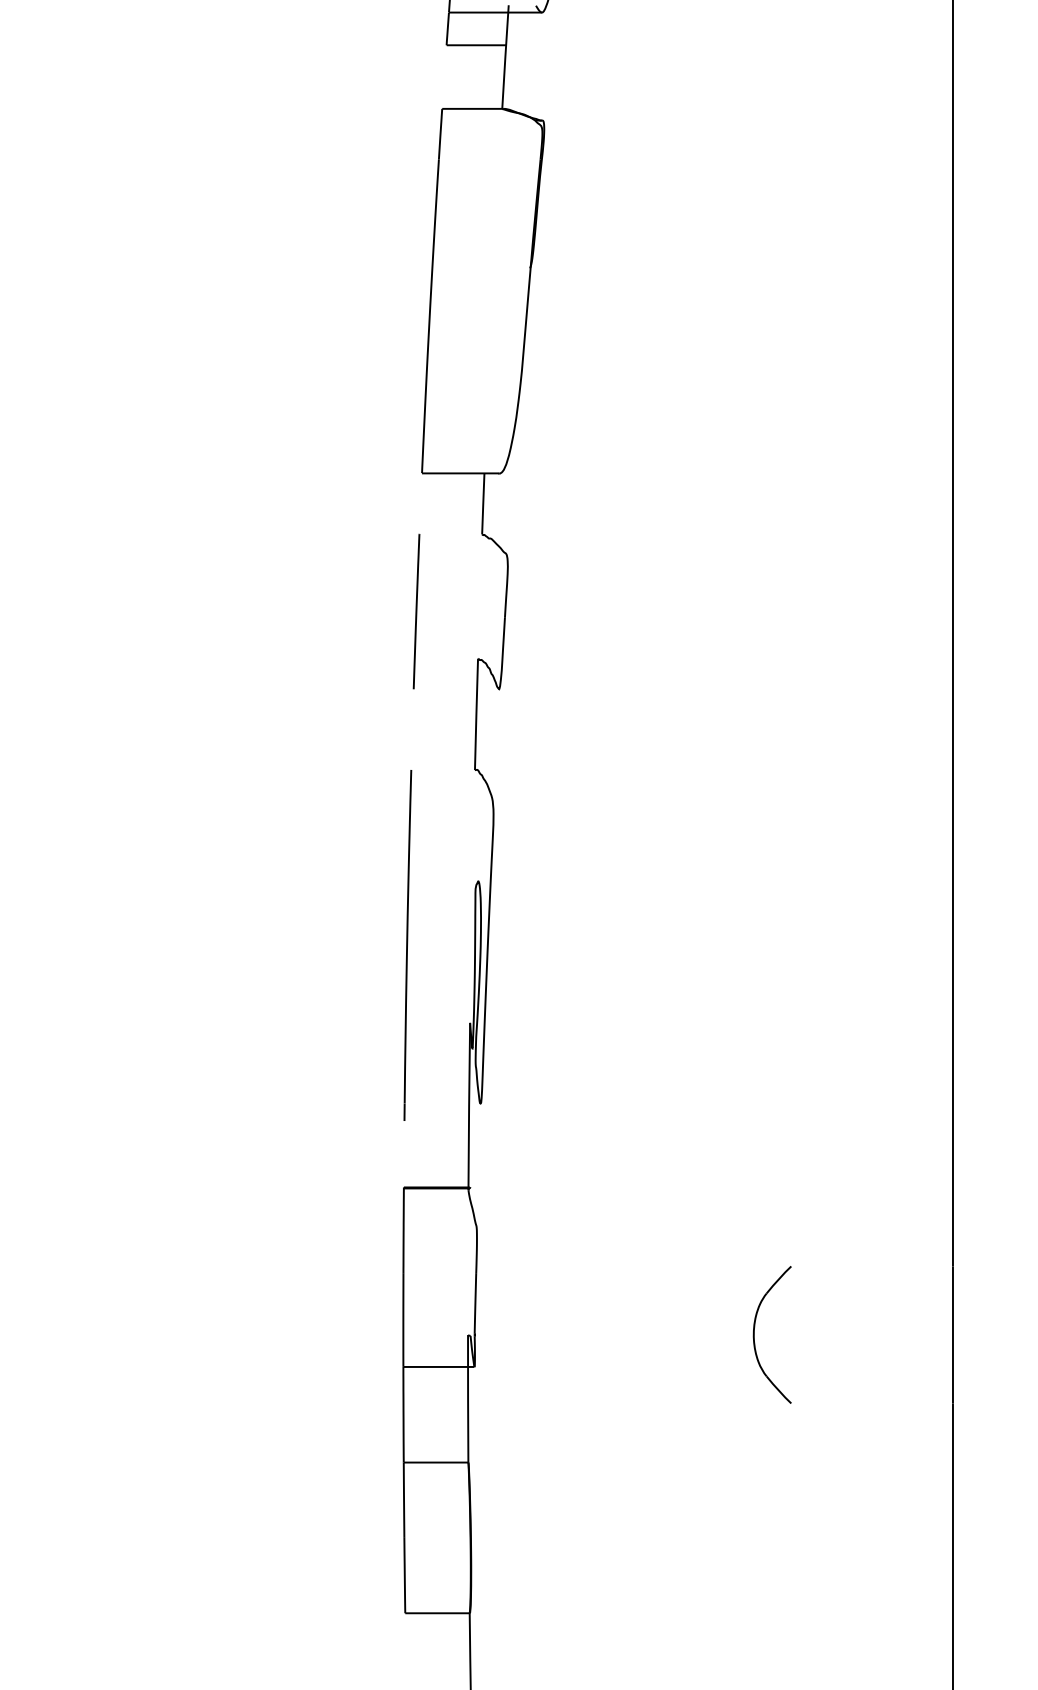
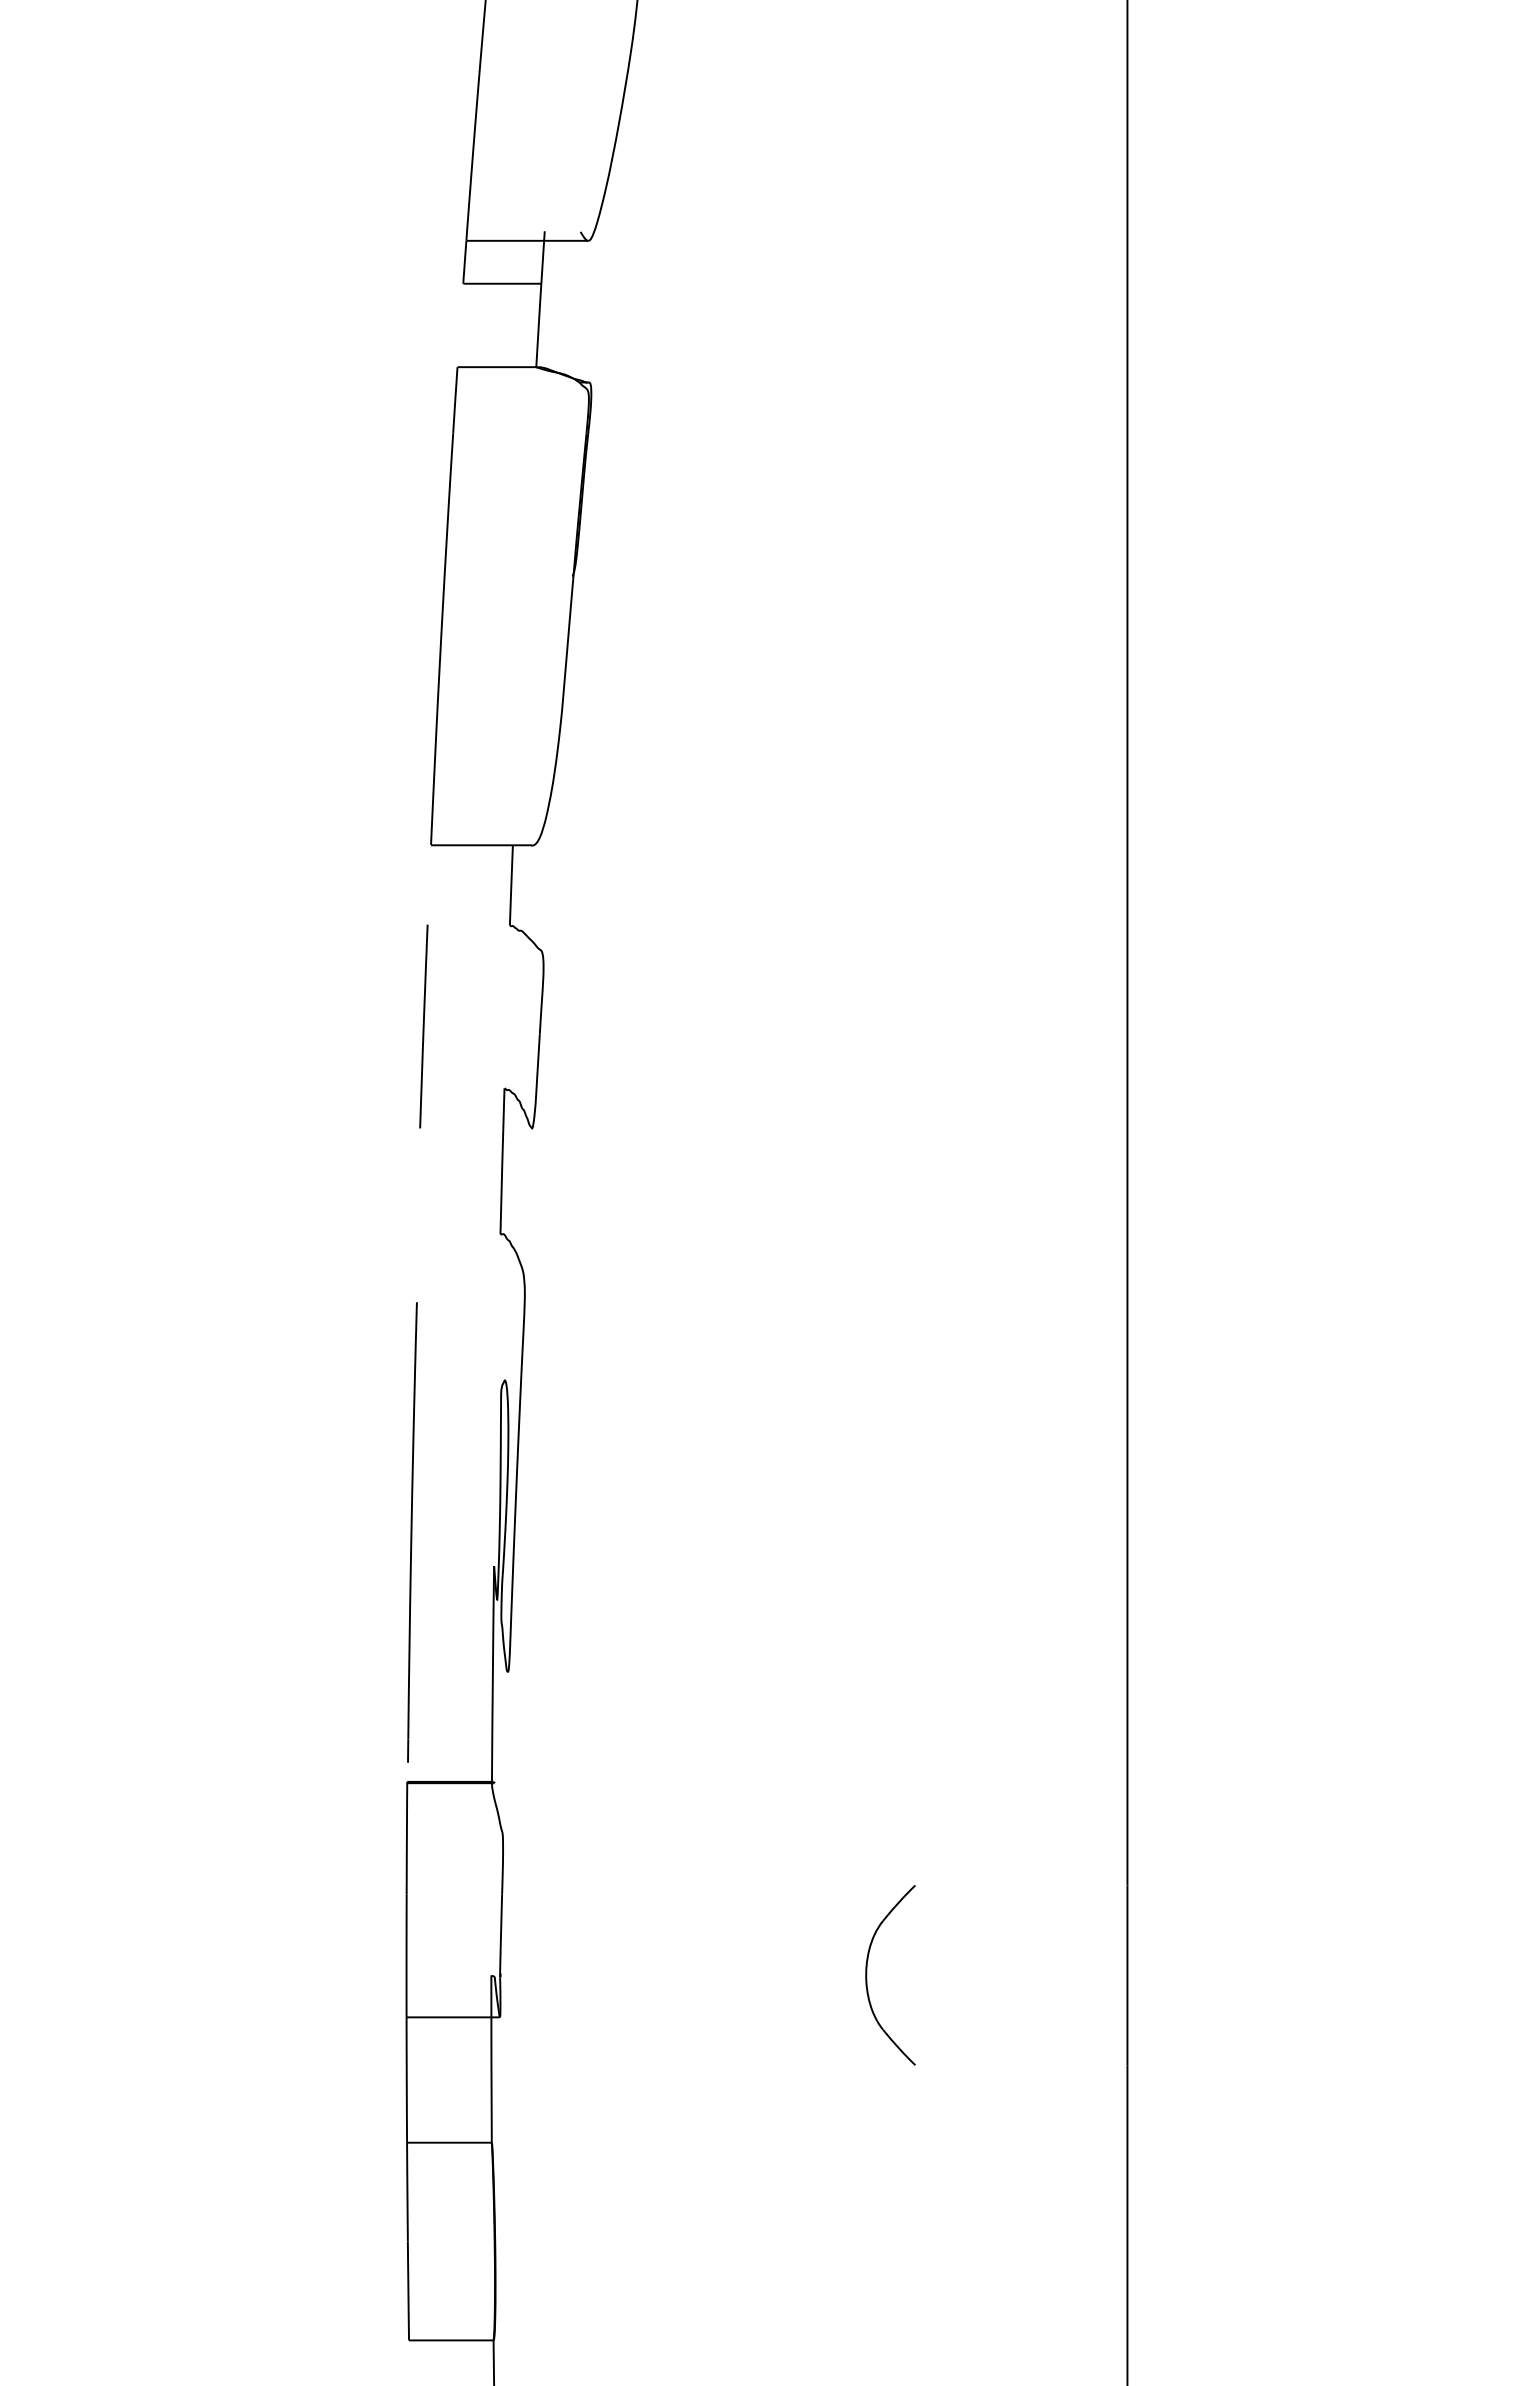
part: (407, 945) -> (412, 1532), moved

